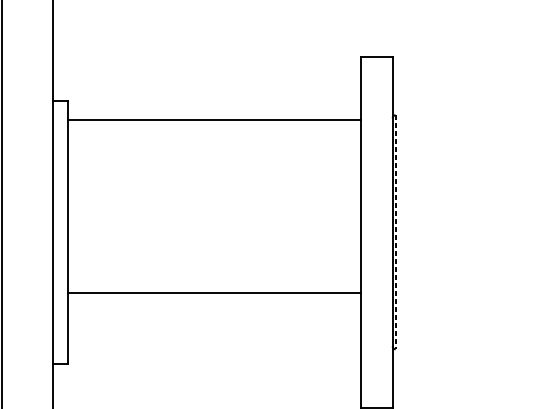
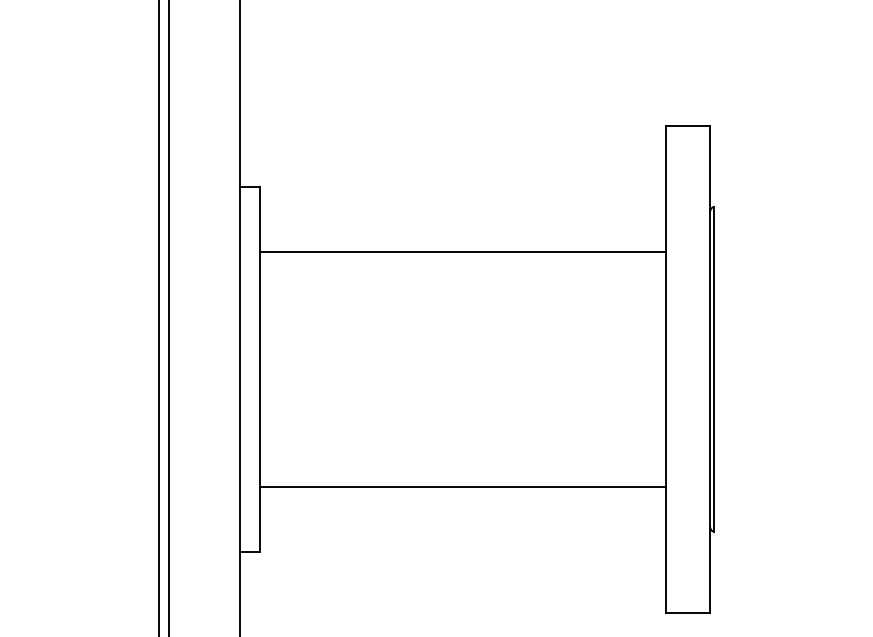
line: (213, 119) -> (462, 251), moved
line: (395, 232) -> (714, 369), dashed -> solid
line: (213, 293) -> (462, 487), moved

